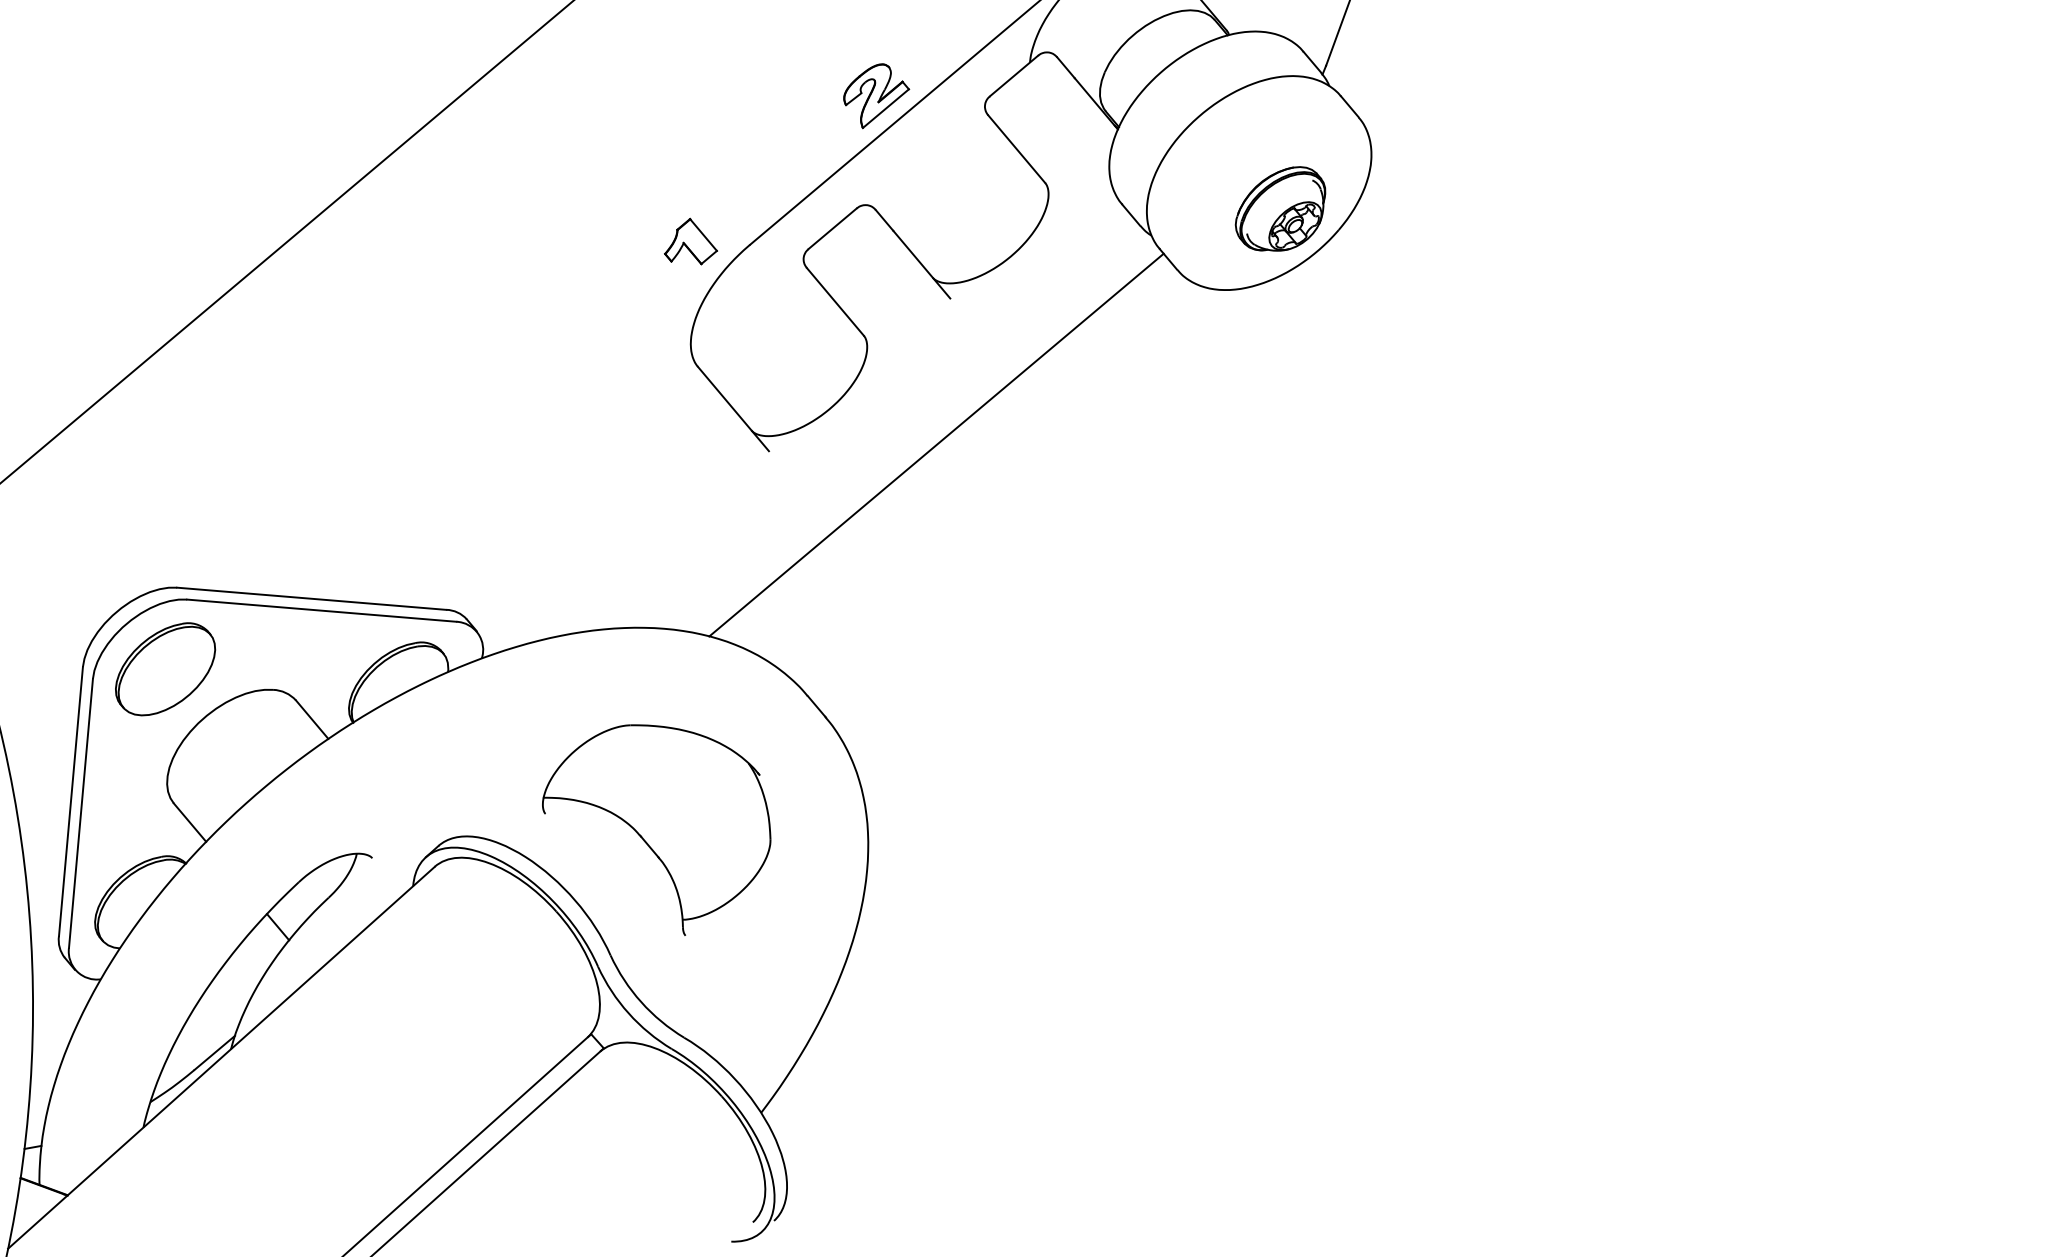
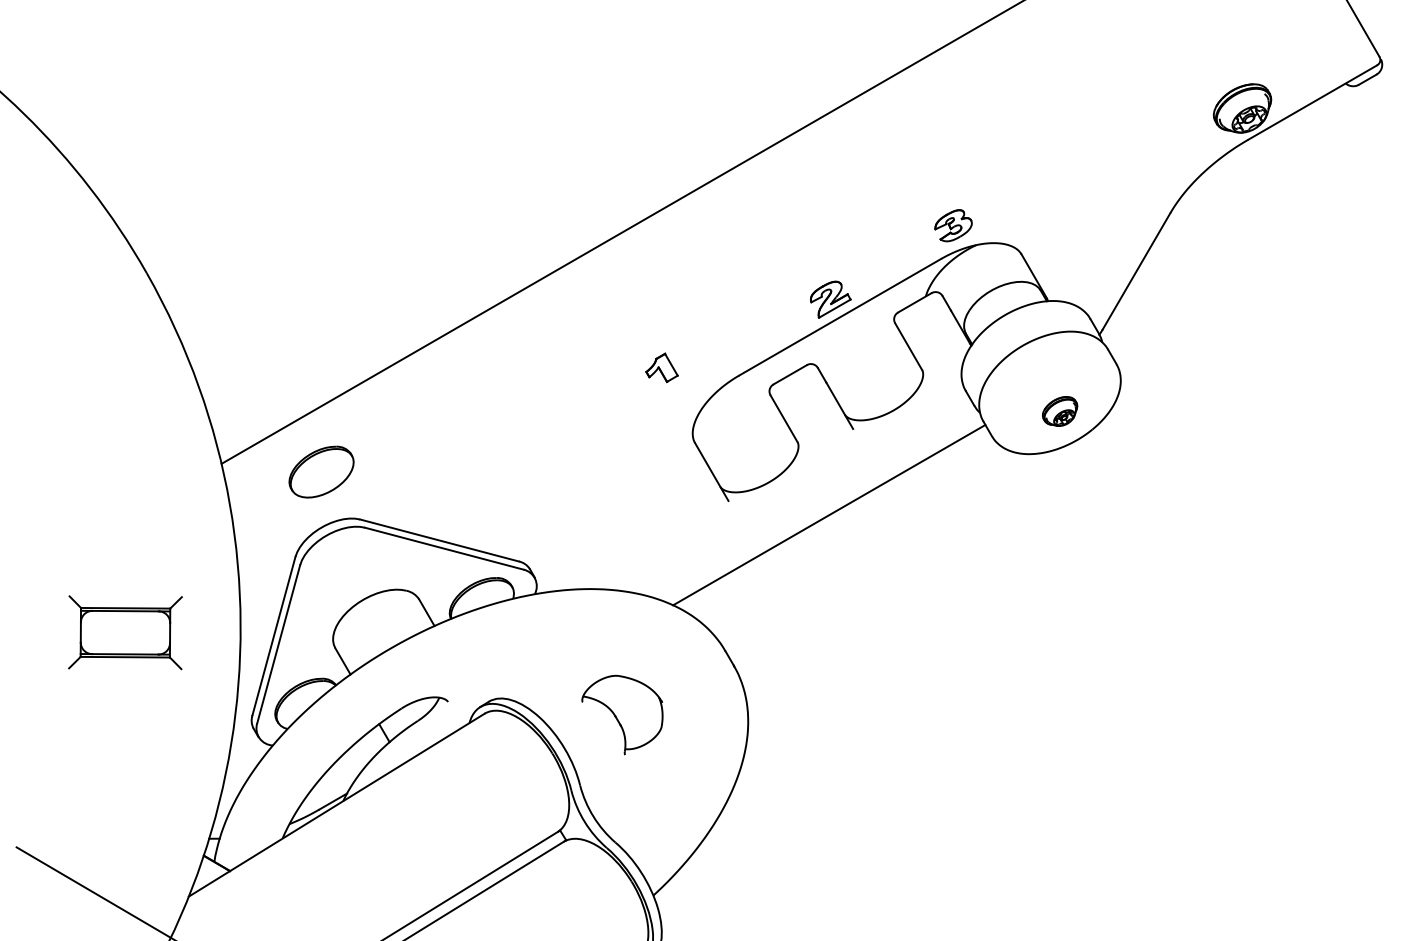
part: (1279, 210) -> (1059, 411), size x0.6
part: (688, 242) -> (661, 367), moved
part: (165, 668) -> (321, 471), moved
part: (658, 828) -> (622, 714), size x0.6

